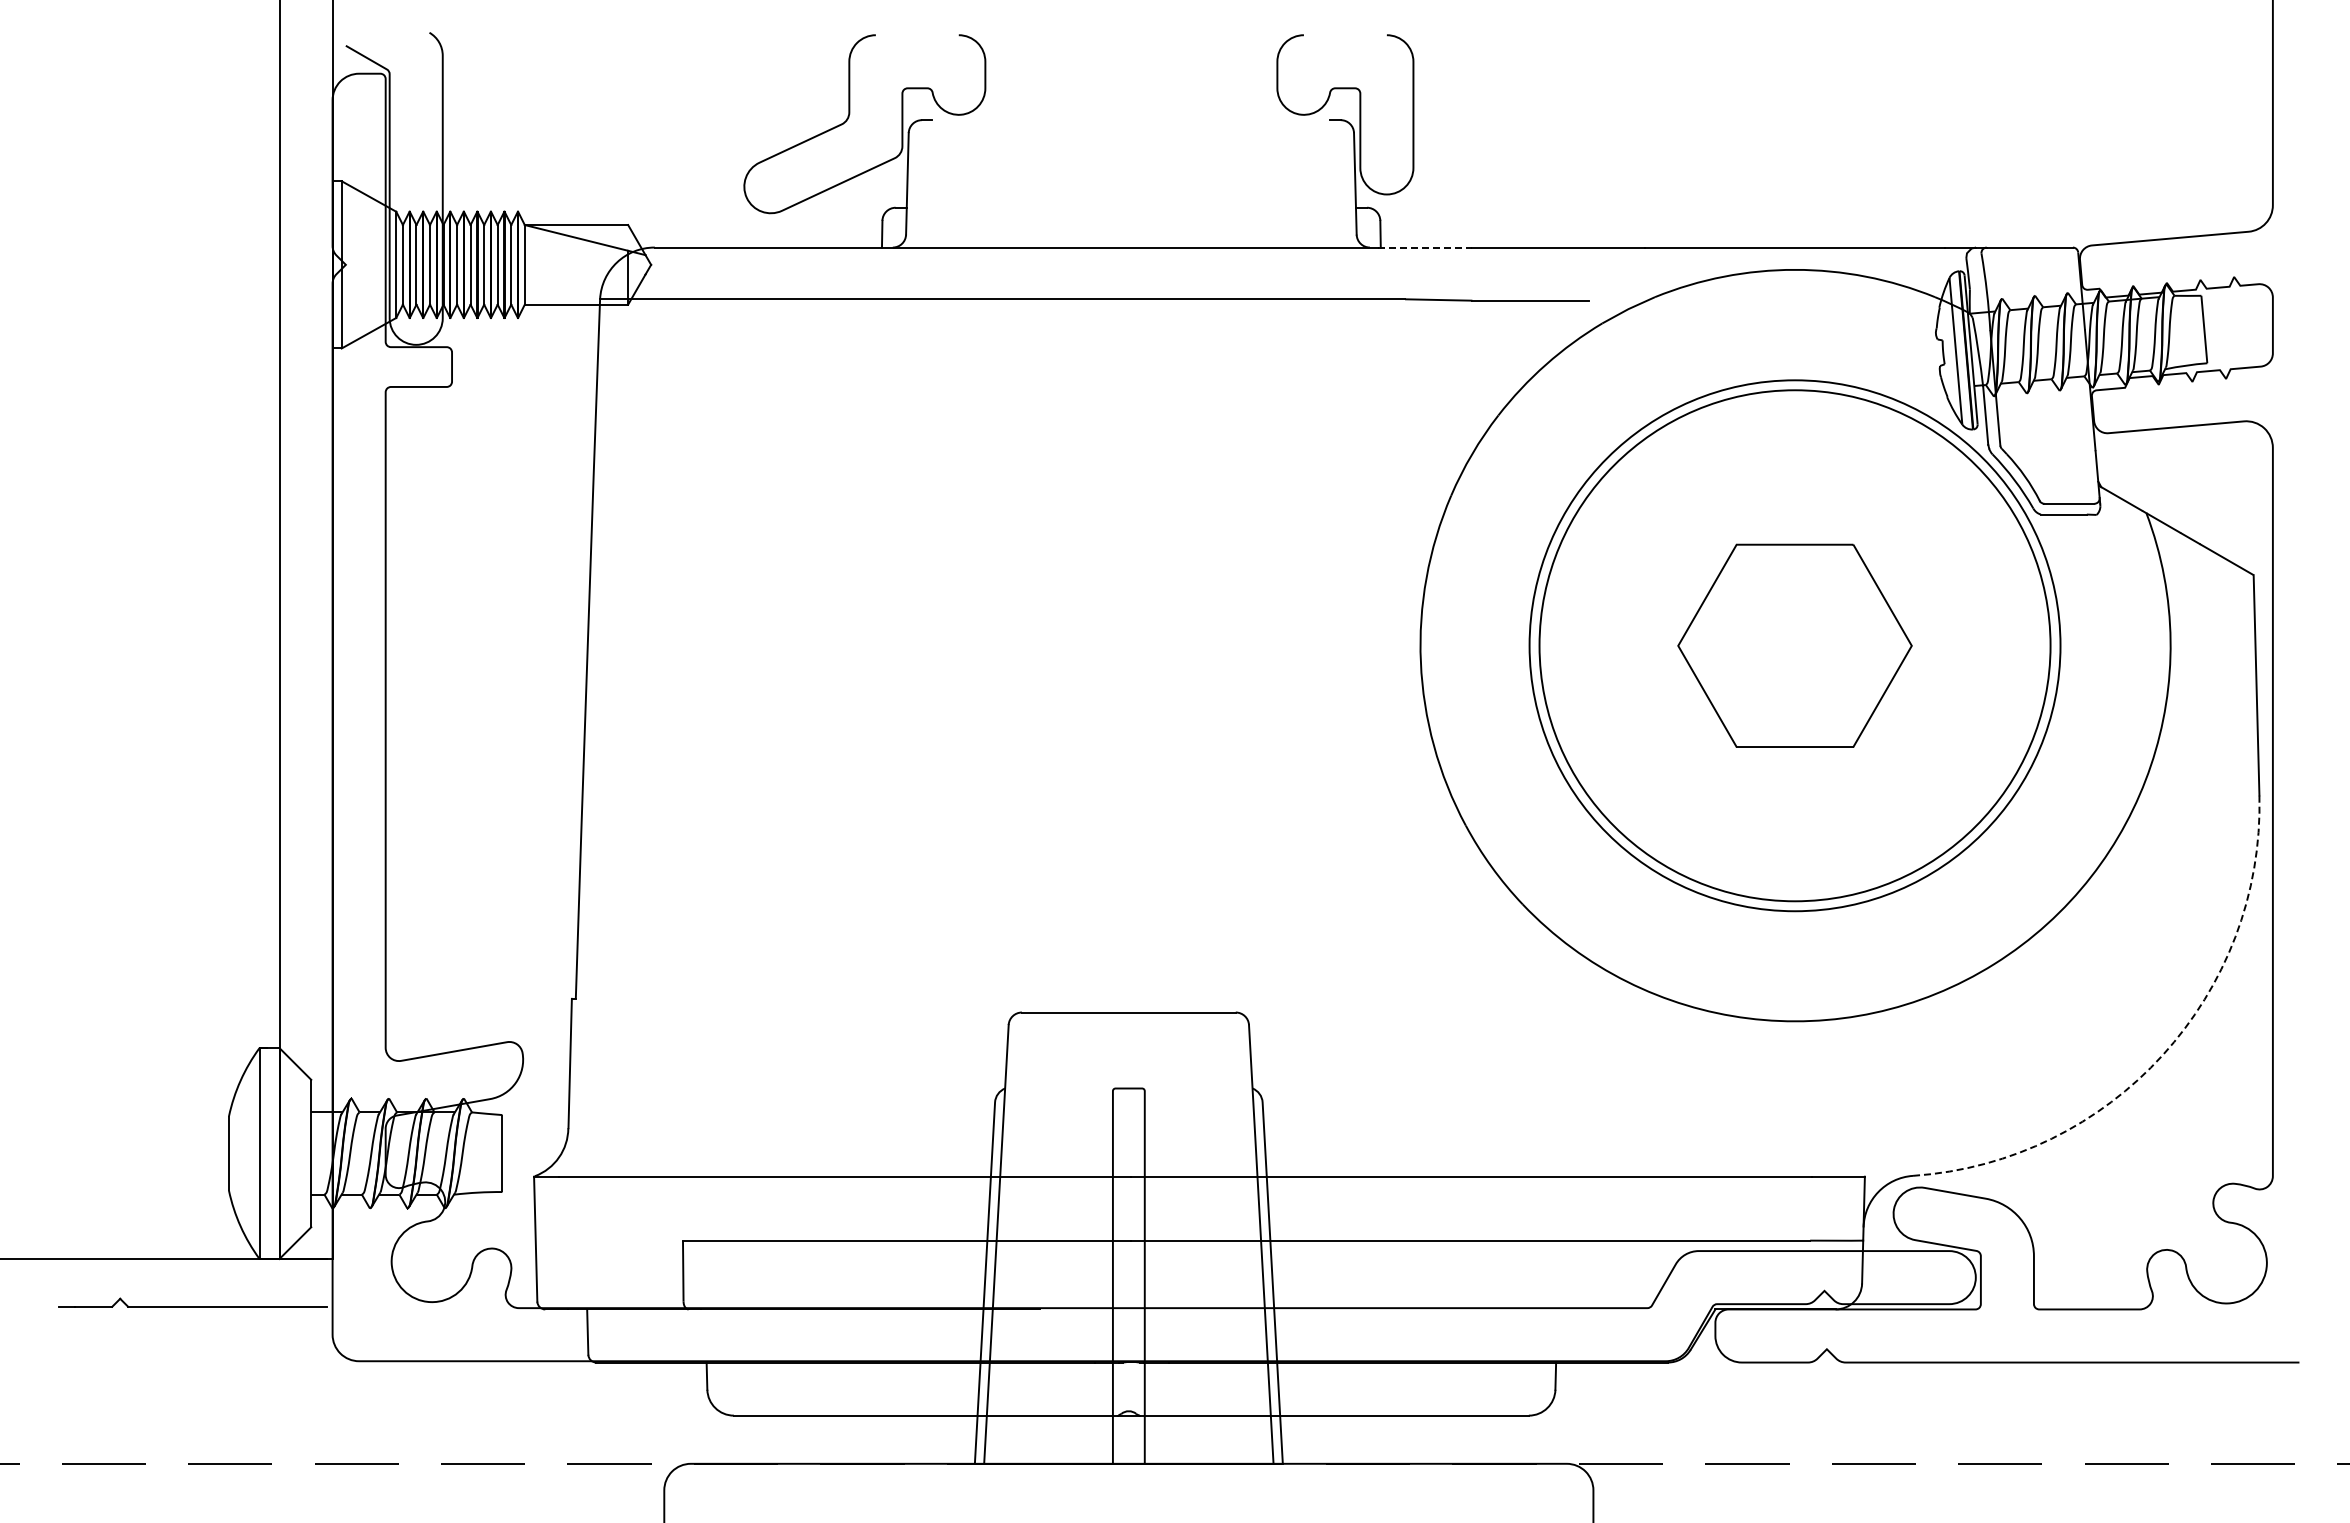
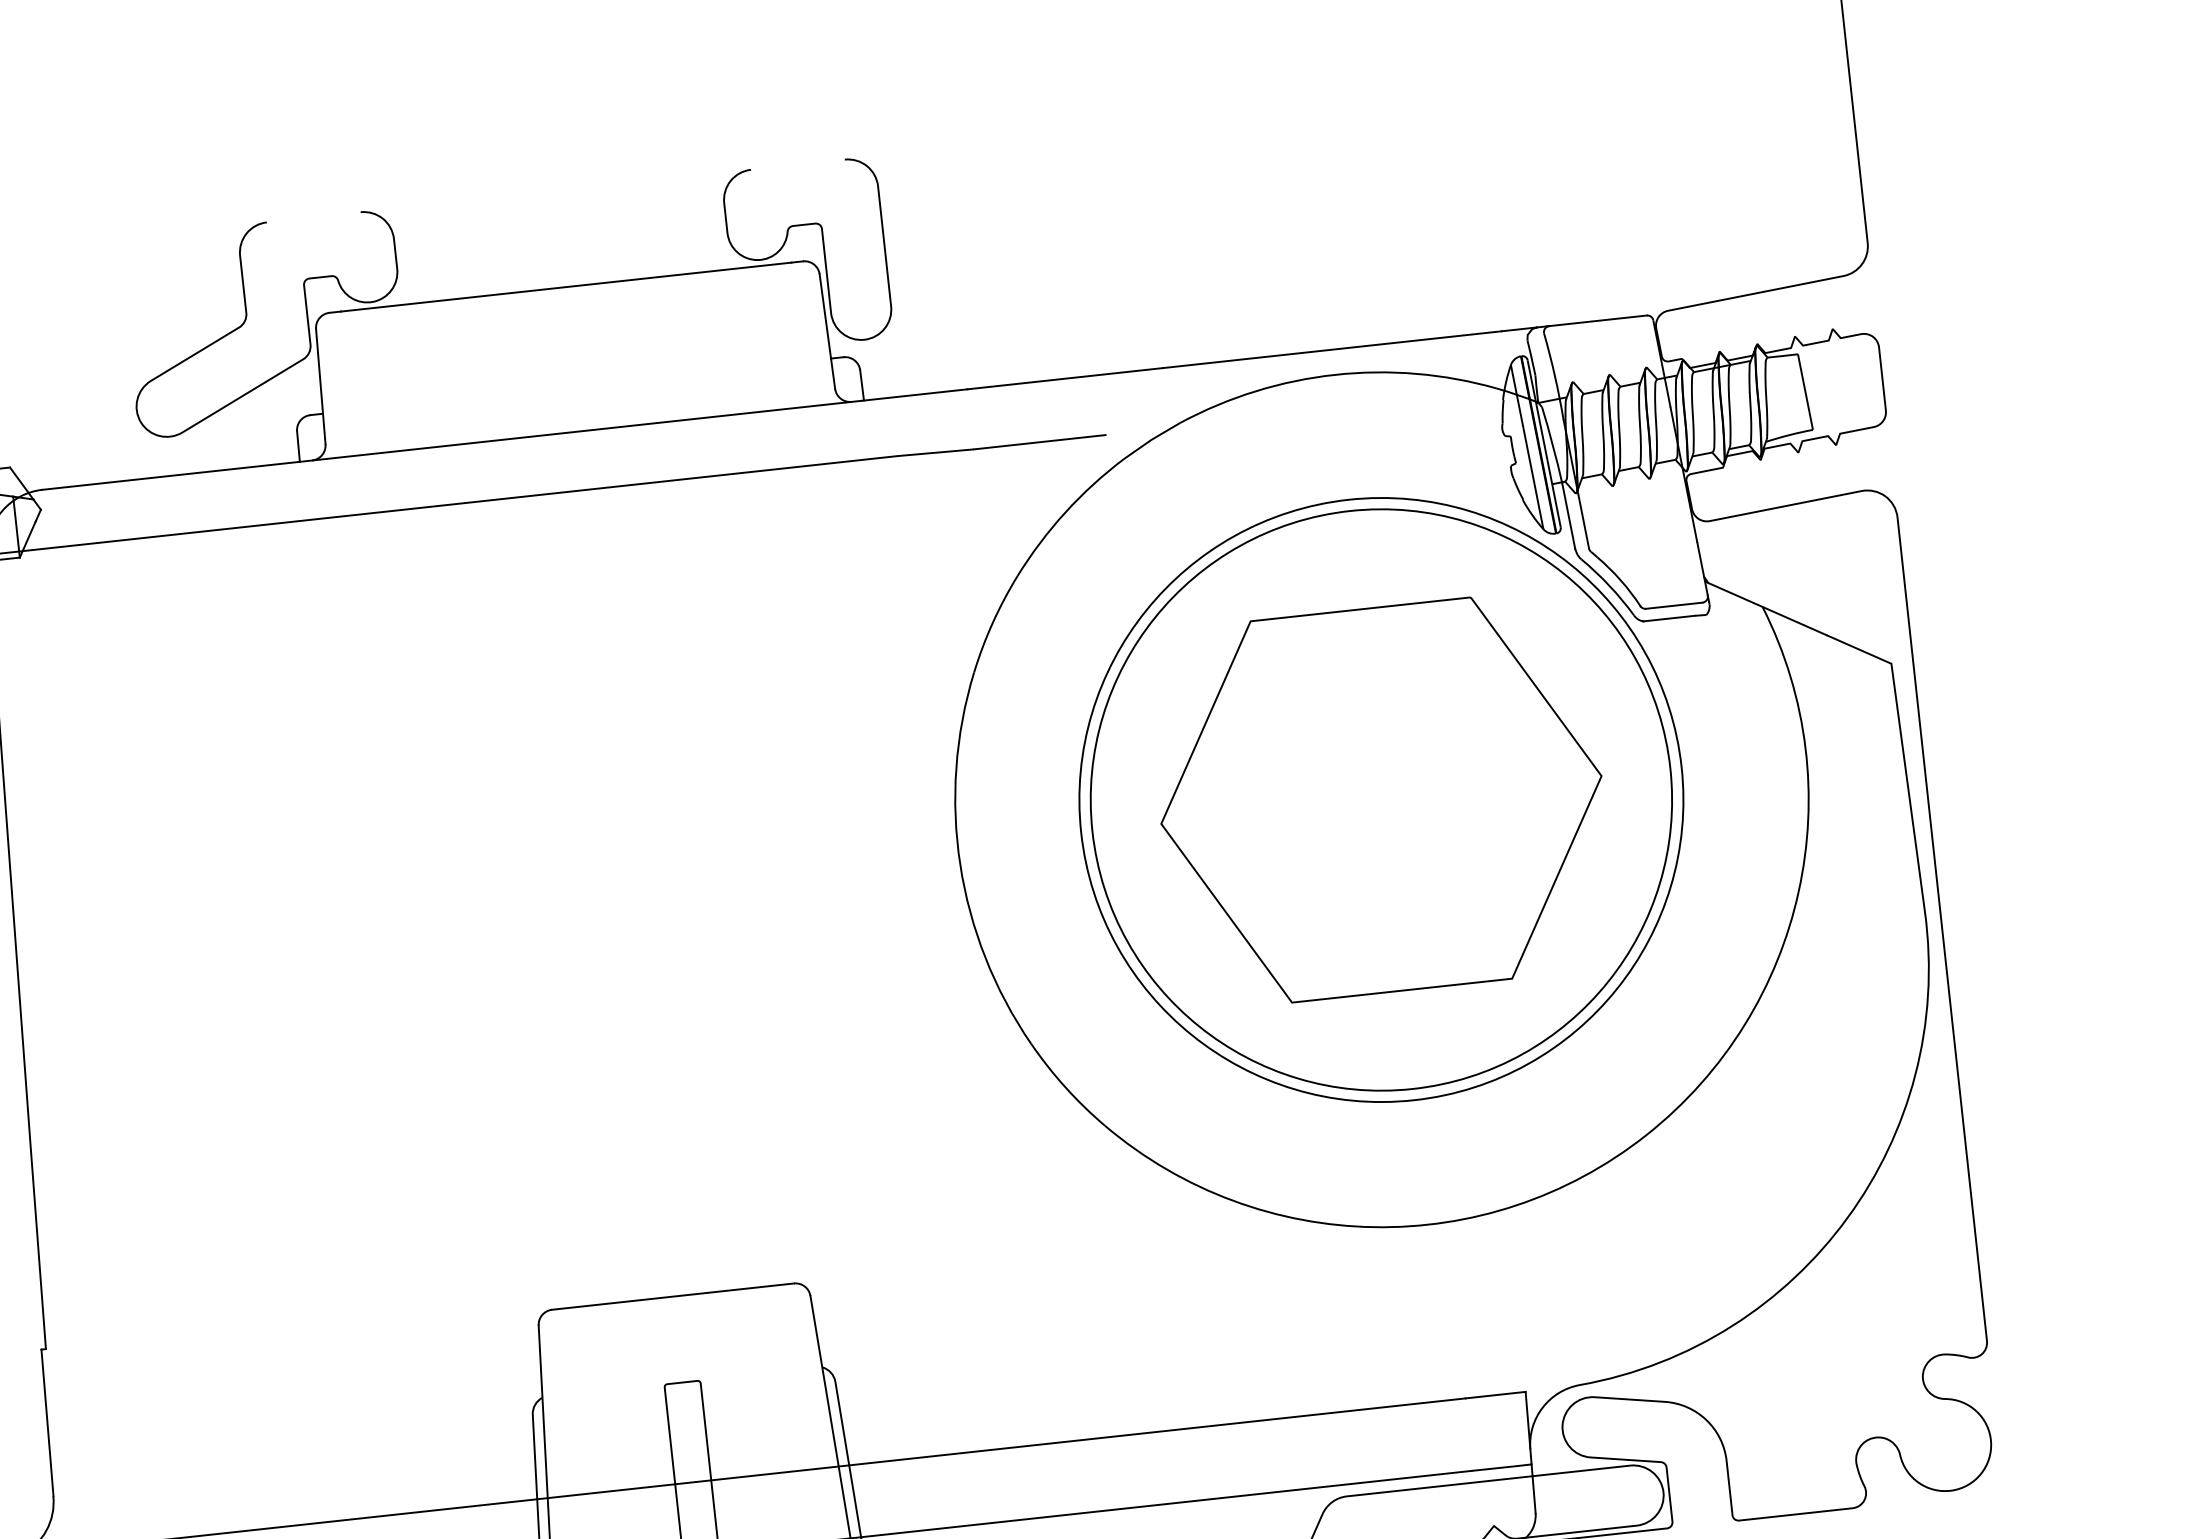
line: (1131, 120) -> (566, 287), added
line: (1425, 247) -> (914, 394), dashed -> solid
part: (1794, 645) -> (1380, 799), size x1.67
arc: (2162, 1055) -> (1847, 1218), dashed -> solid

